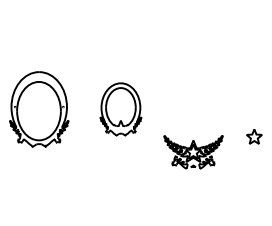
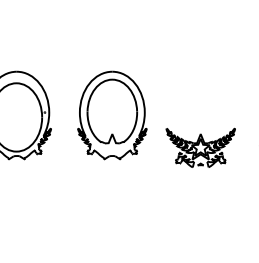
part: (120, 109) -> (111, 115), size x1.43
part: (193, 152) -> (200, 148), moved

